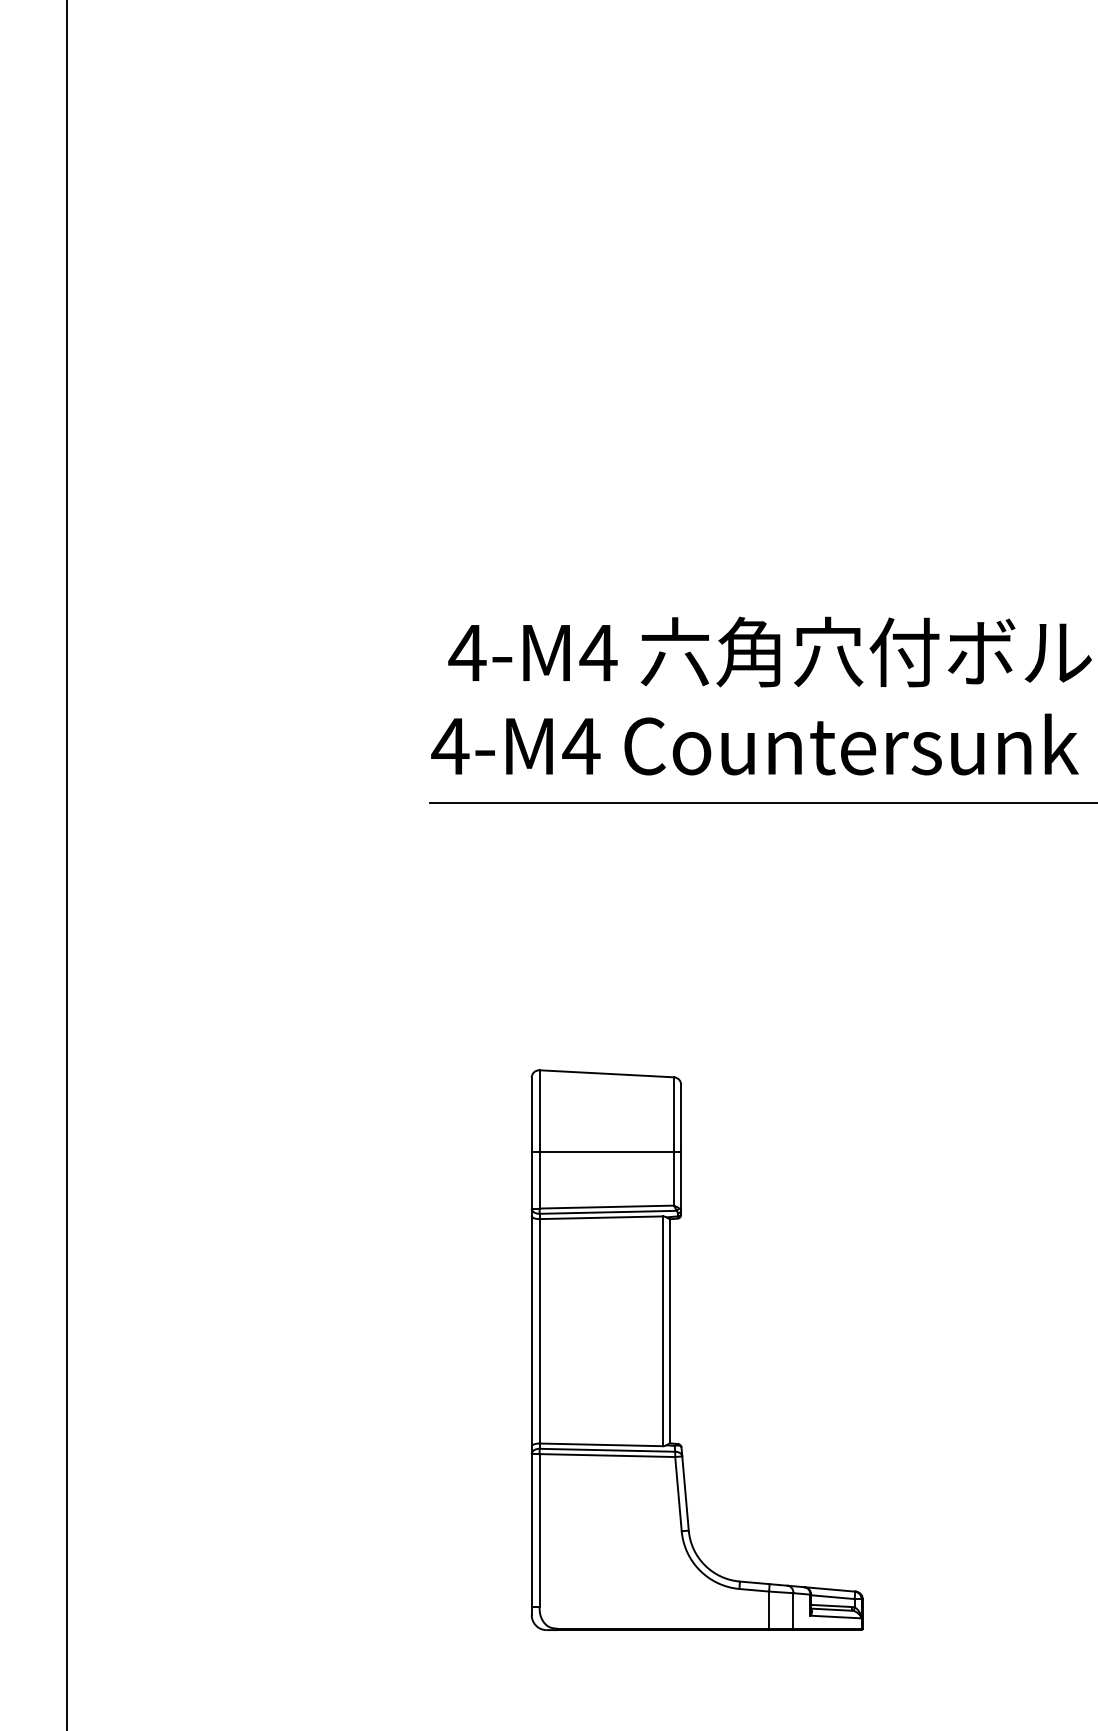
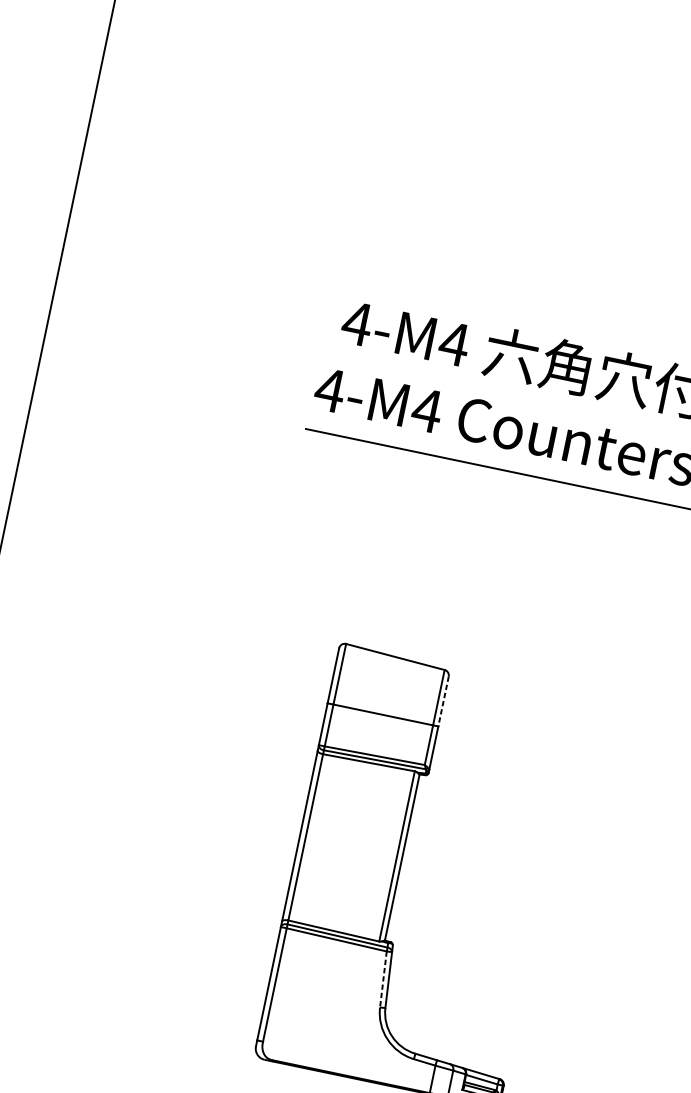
line: (681, 1118) -> (443, 701), solid -> dashed
line: (678, 1494) -> (383, 979), solid -> dashed

